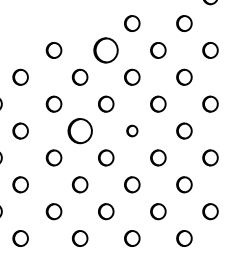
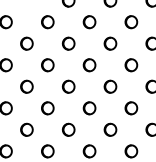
part: (106, 50) -> (48, 22), size x0.62
part: (79, 130) -> (26, 86), size x0.62
part: (132, 130) -> (68, 86), size x1.43

